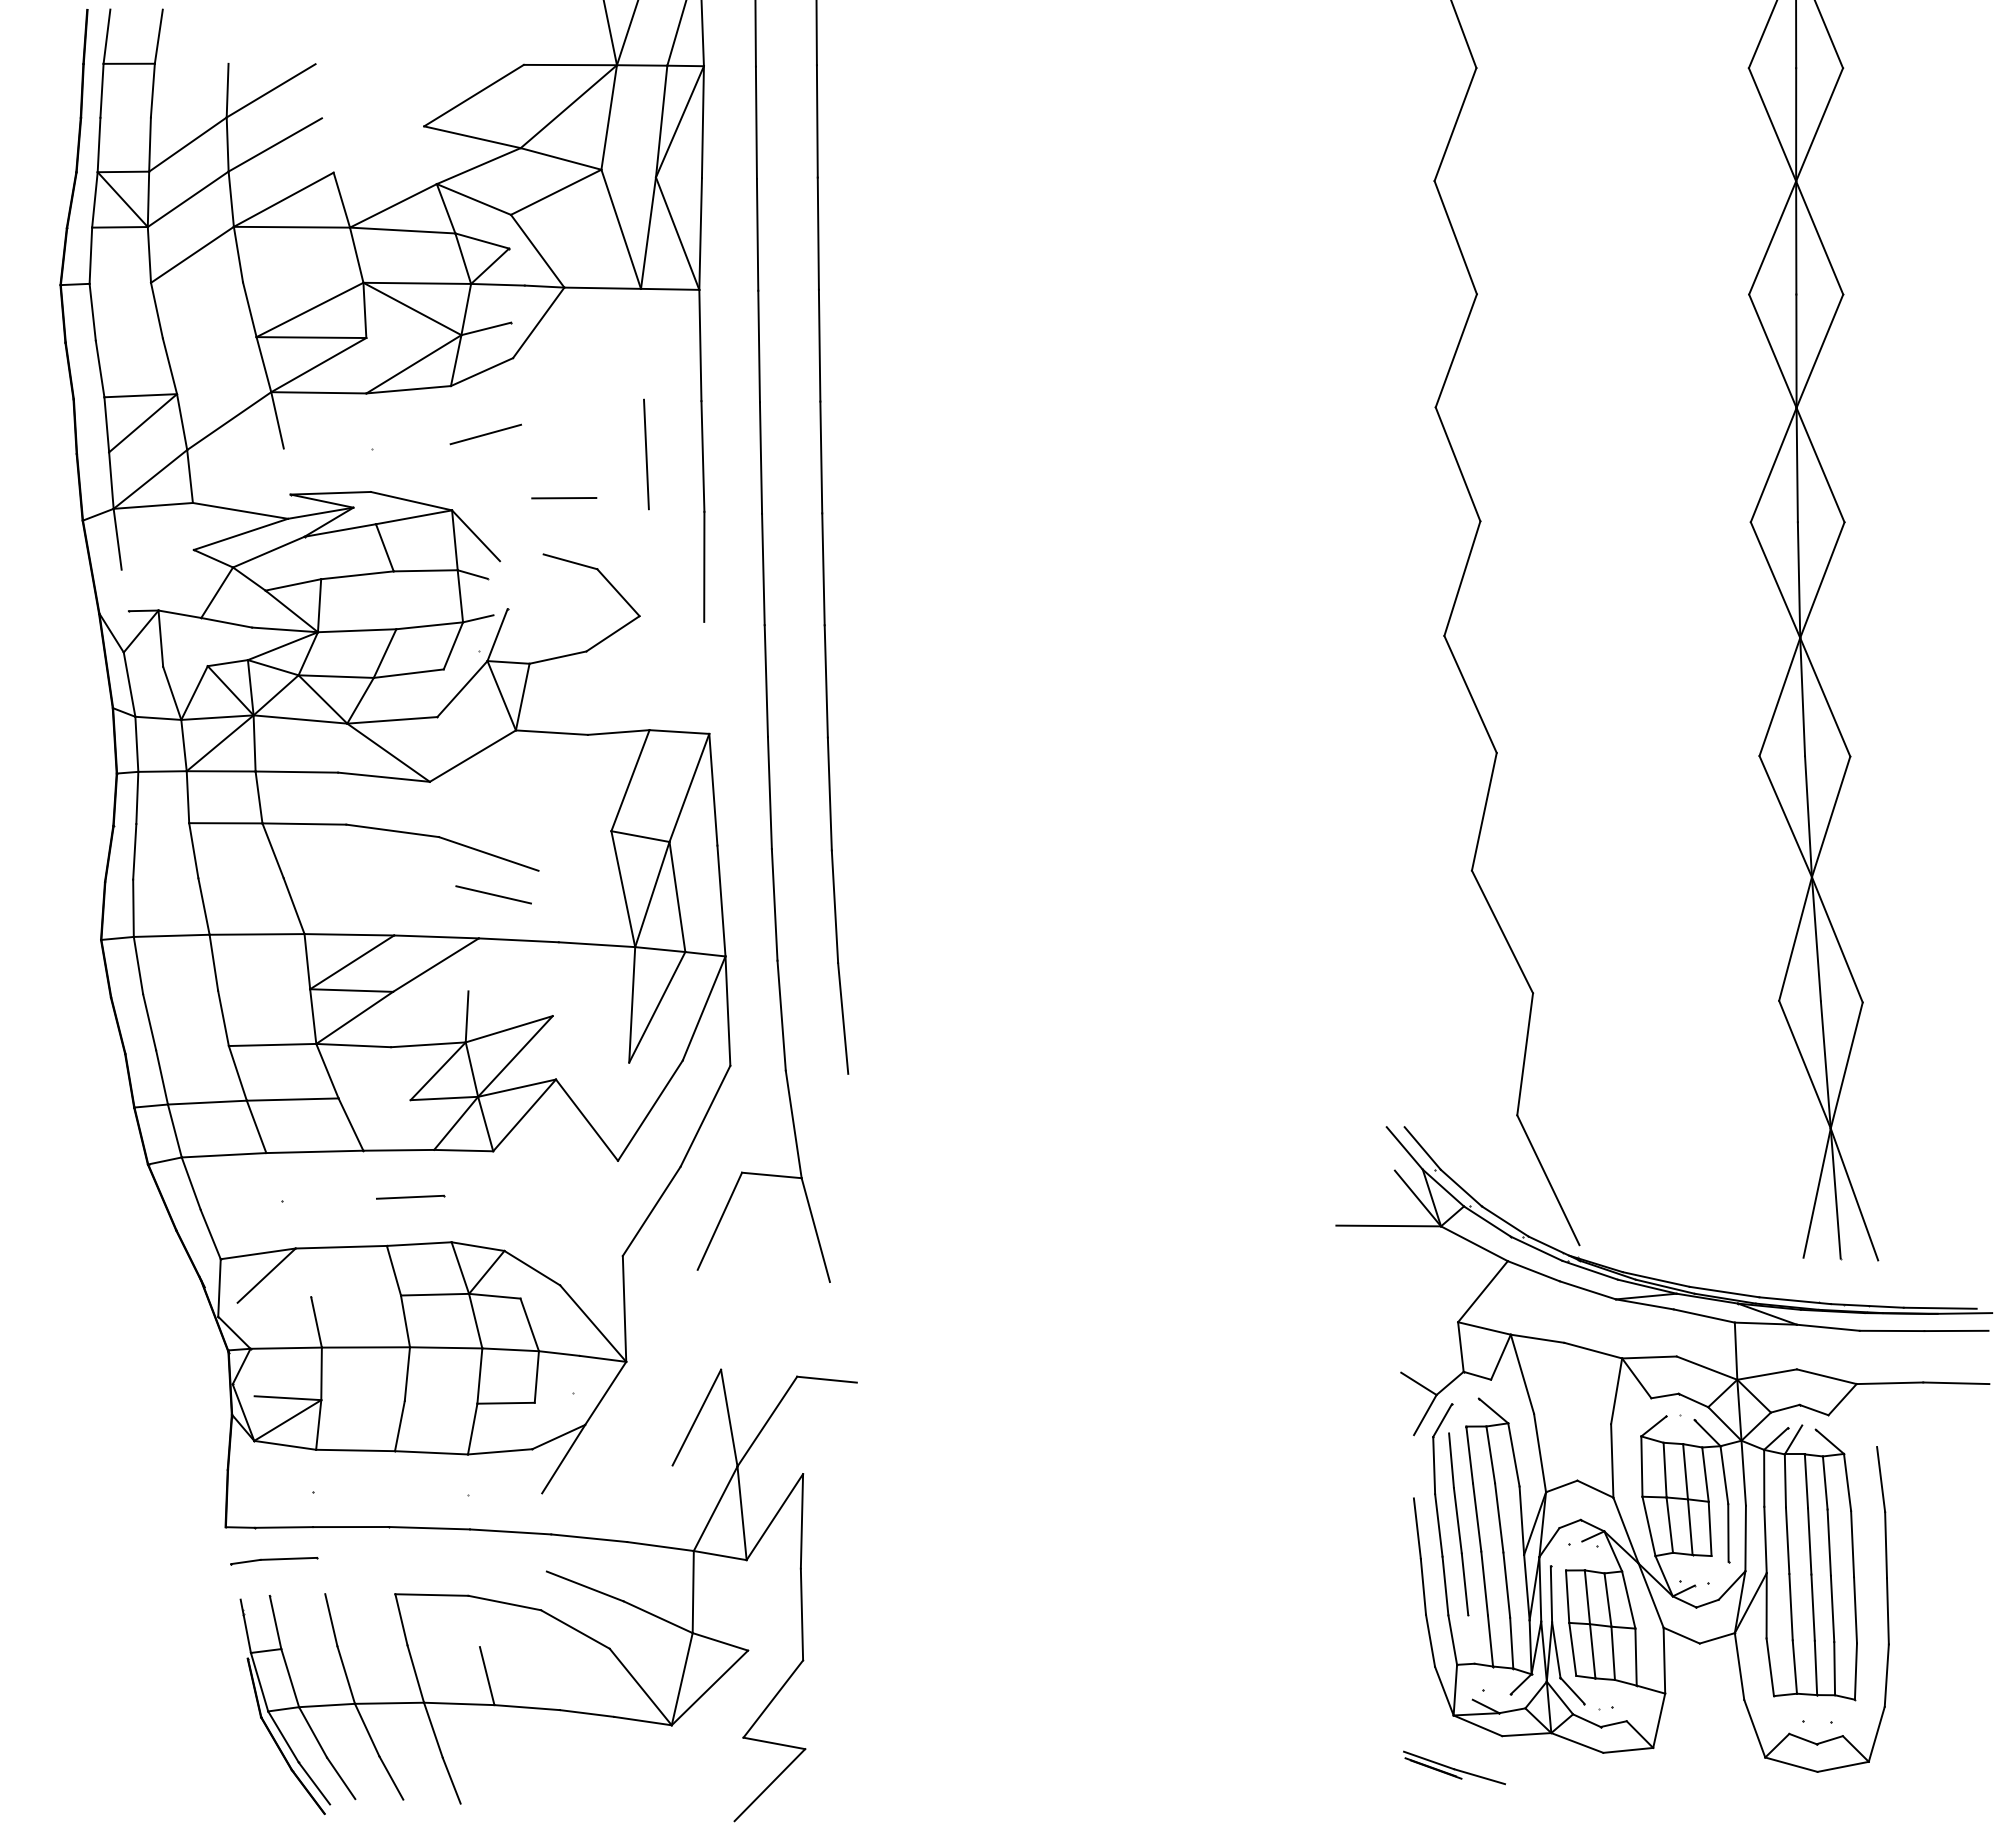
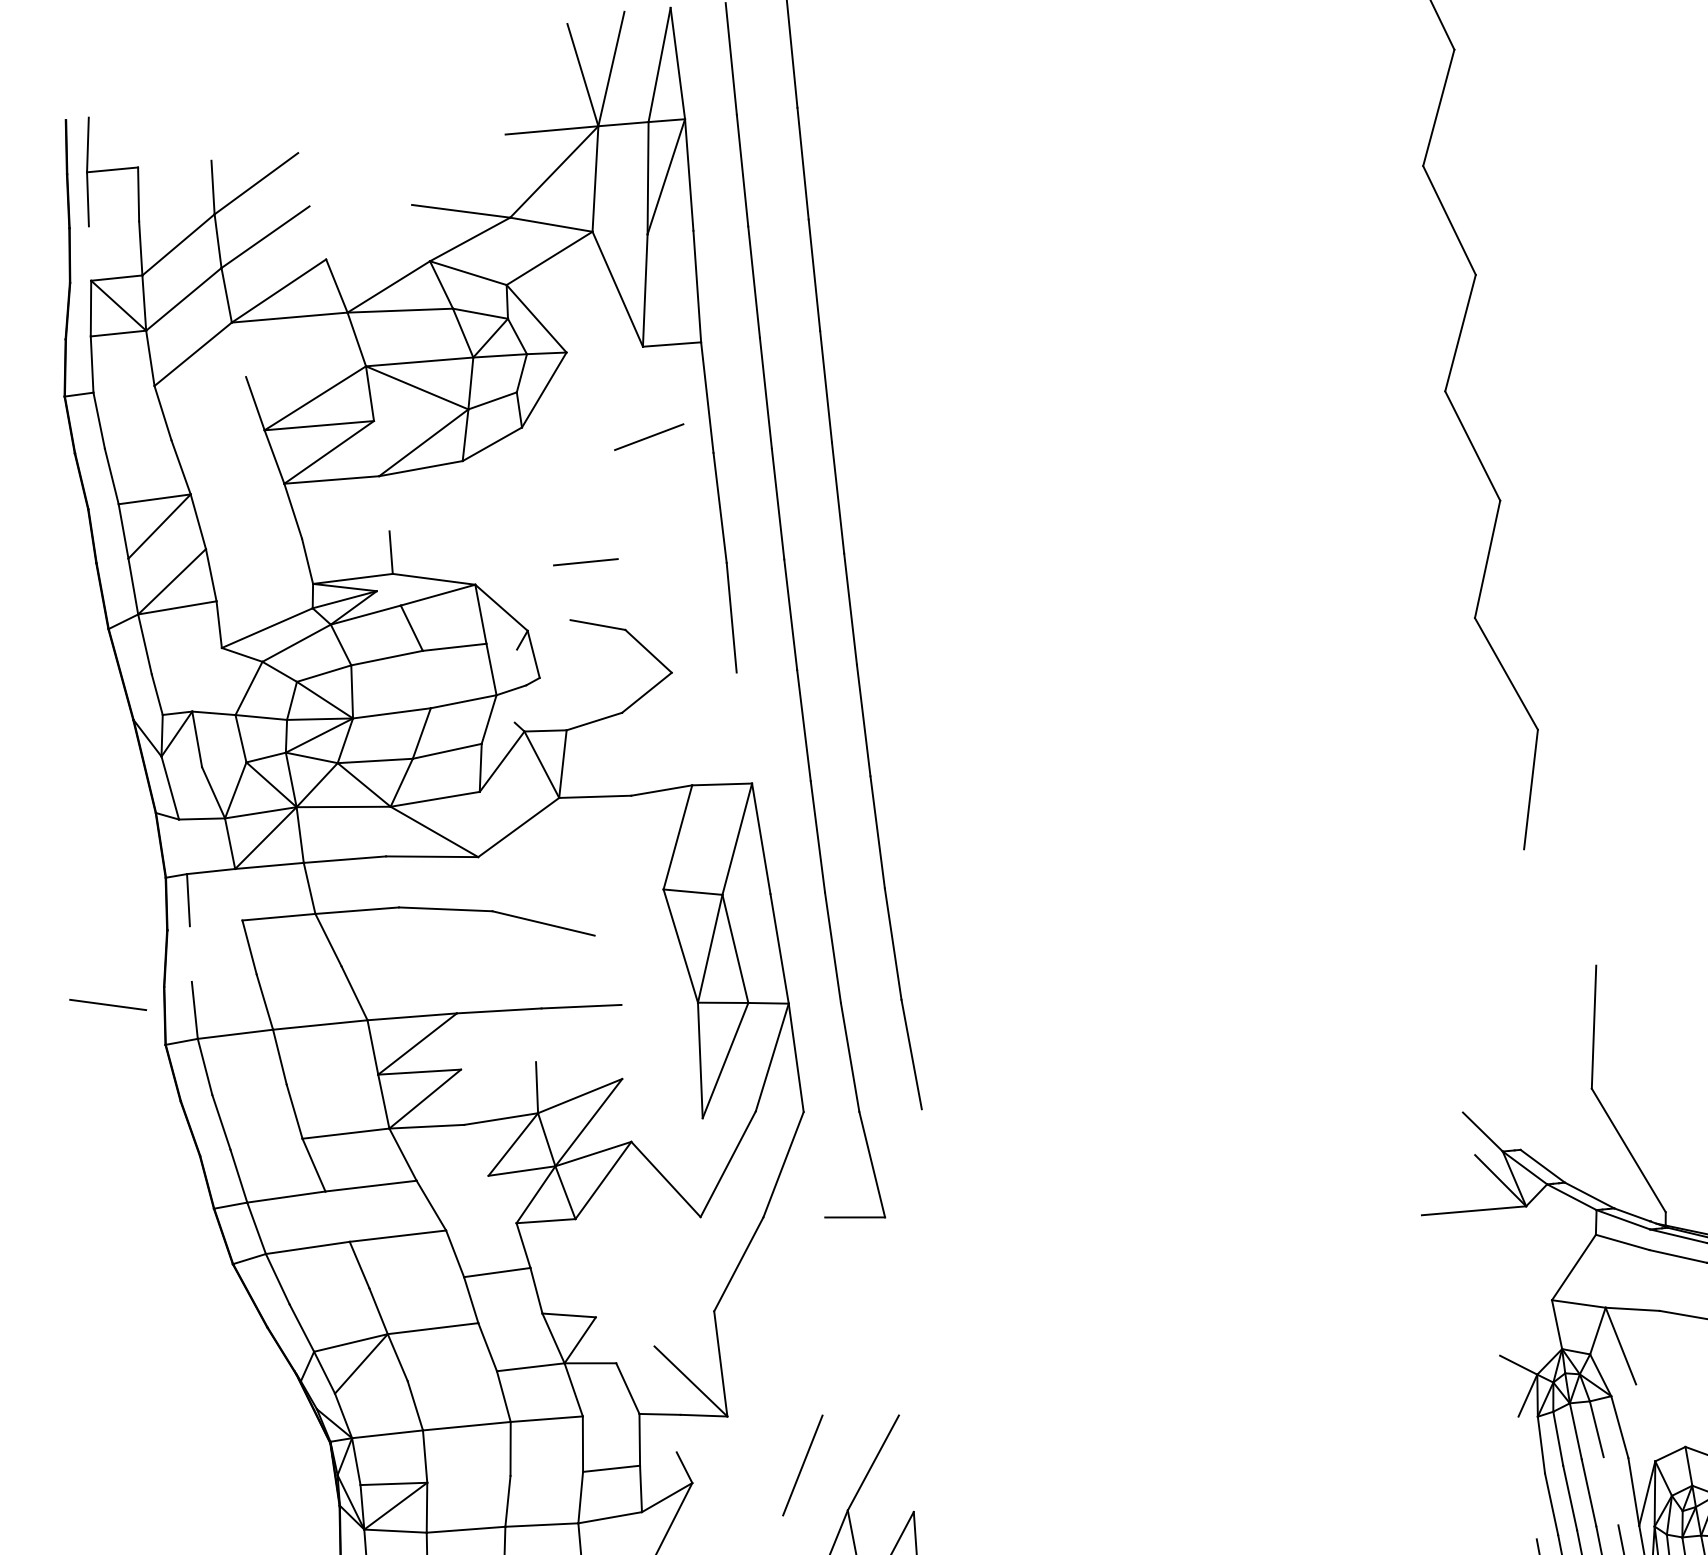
line: (158, 36) -> (139, 140), removed
line: (473, 95) -> (458, 169), removed
line: (98, 144) -> (89, 253), removed
line: (677, 233) -> (674, 288), removed
line: (238, 254) -> (239, 349), removed
line: (602, 287) -> (604, 348), removed
line: (229, 421) -> (245, 516), removed
line: (485, 434) -> (648, 437), moved
line: (646, 454) -> (663, 511), removed
line: (240, 510) -> (264, 604), removed
line: (472, 574) -> (501, 646), removed
line: (497, 635) -> (532, 705), removed
line: (136, 743) -> (182, 846), removed
line: (187, 797) -> (238, 895), removed
line: (134, 851) -> (190, 953), removed
line: (493, 894) -> (107, 1004), moved
line: (1502, 931) -> (1560, 907), removed
line: (596, 944) -> (659, 1003), removed
line: (435, 964) -> (500, 1038), removed
line: (256, 1126) -> (337, 1216), removed
line: (1422, 1148) -> (1500, 1130), removed
line: (398, 1149) -> (480, 1226), removed
line: (719, 1220) -> (807, 1267), removed
line: (815, 1230) -> (903, 1268), removed
line: (418, 1243) -> (509, 1317), removed
line: (1474, 1243) -> (1561, 1220), removed
line: (532, 1267) -> (625, 1331), removed
line: (219, 1287) -> (315, 1380), removed
line: (510, 1349) -> (610, 1414), removed
line: (826, 1379) -> (928, 1415), removed
line: (605, 1392) -> (709, 1448), removed
line: (729, 1417) -> (835, 1462), removed
line: (1540, 1452) -> (1646, 1422), removed
line: (1499, 1517) -> (1611, 1490), removed
line: (1416, 1528) -> (1529, 1509), removed

